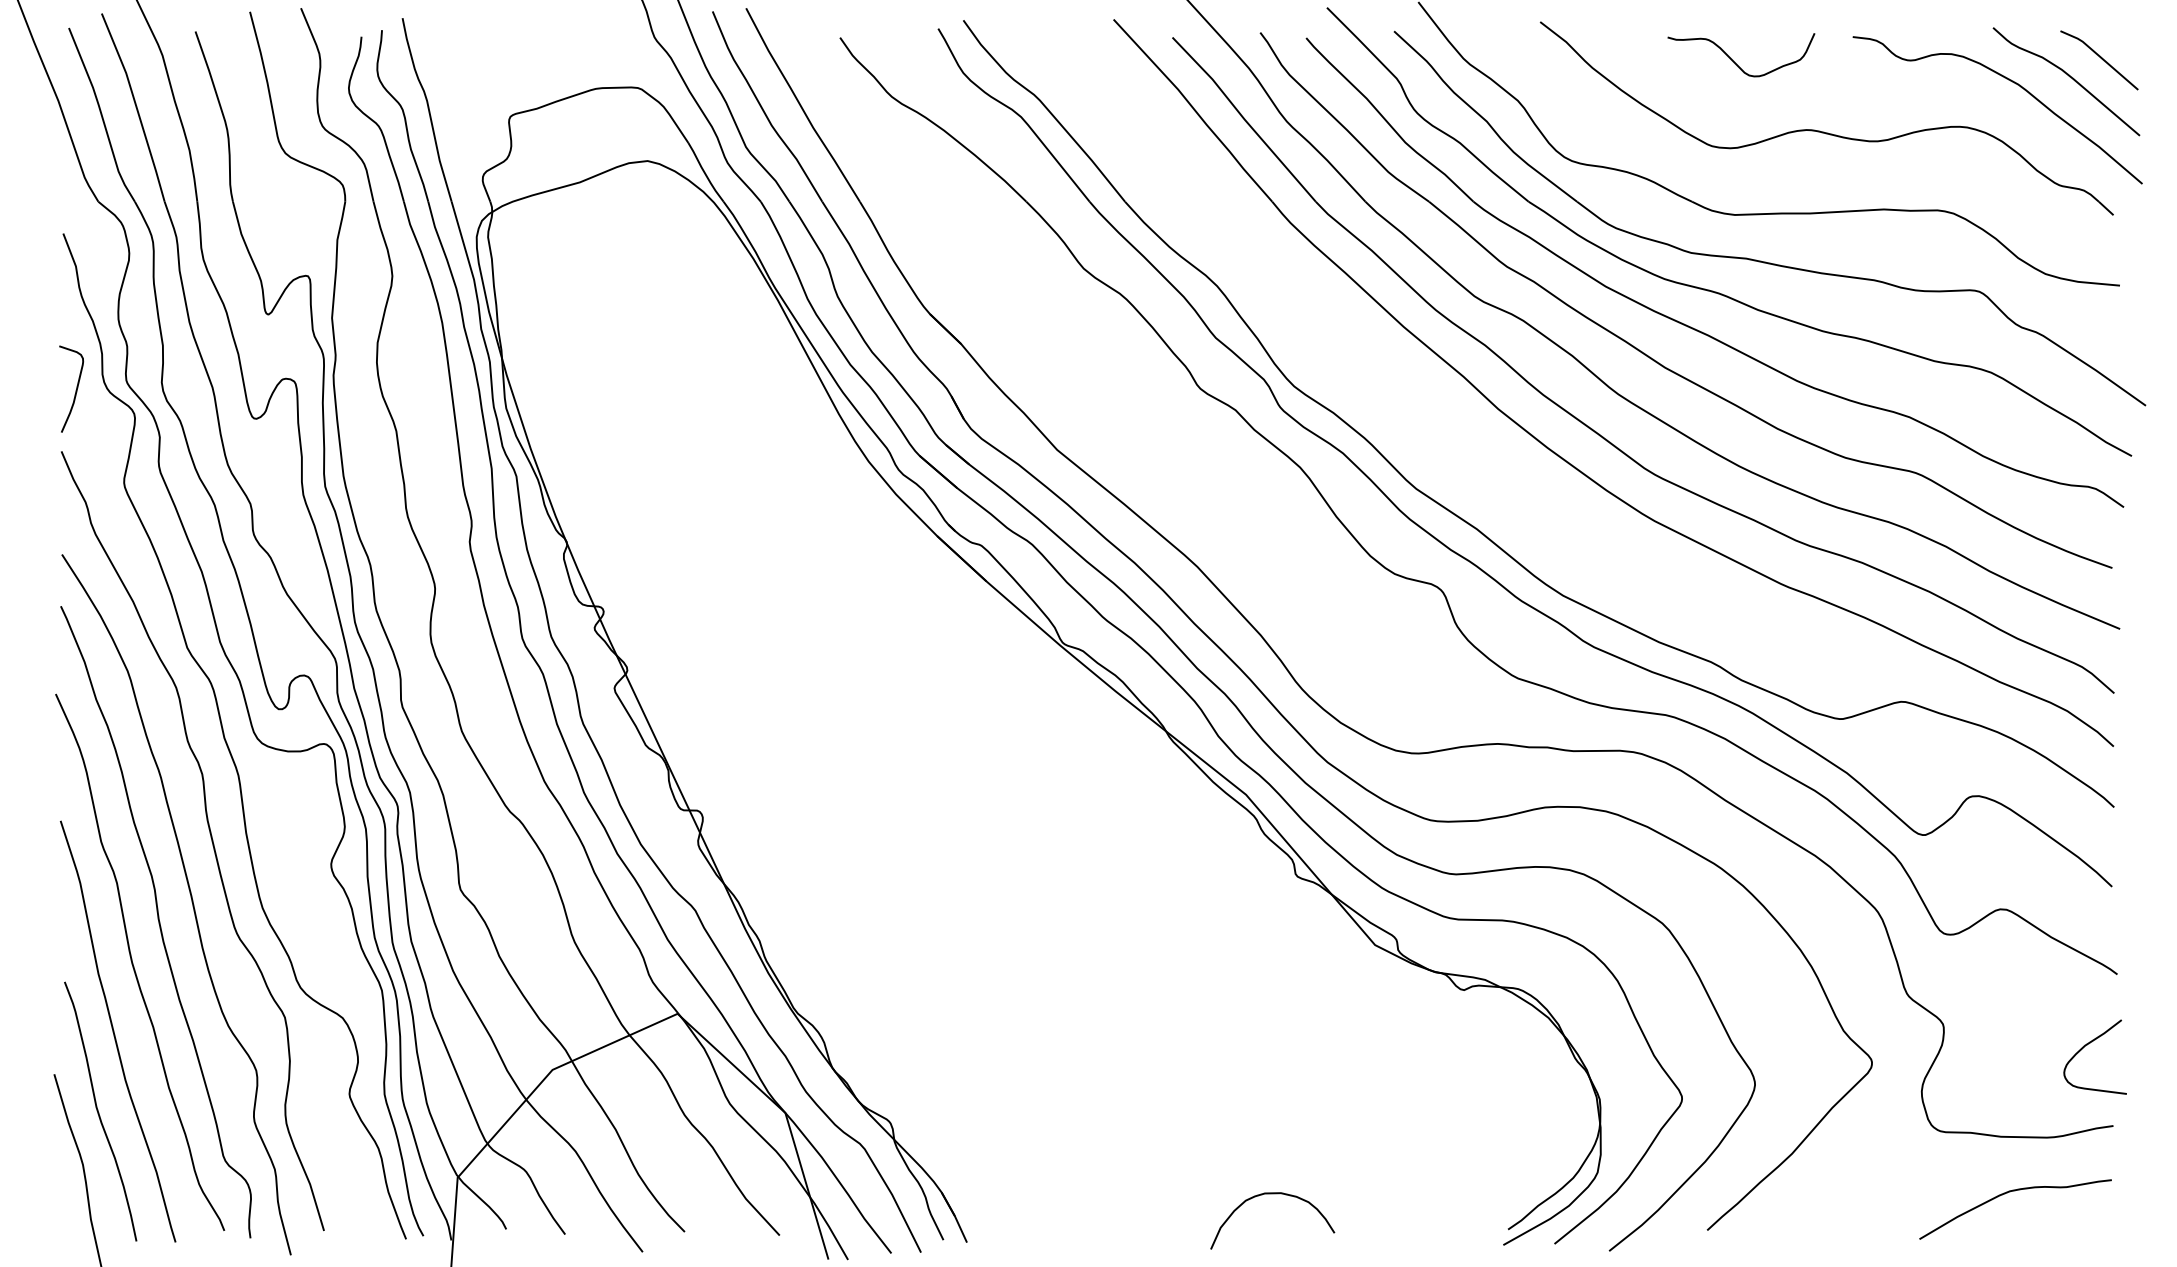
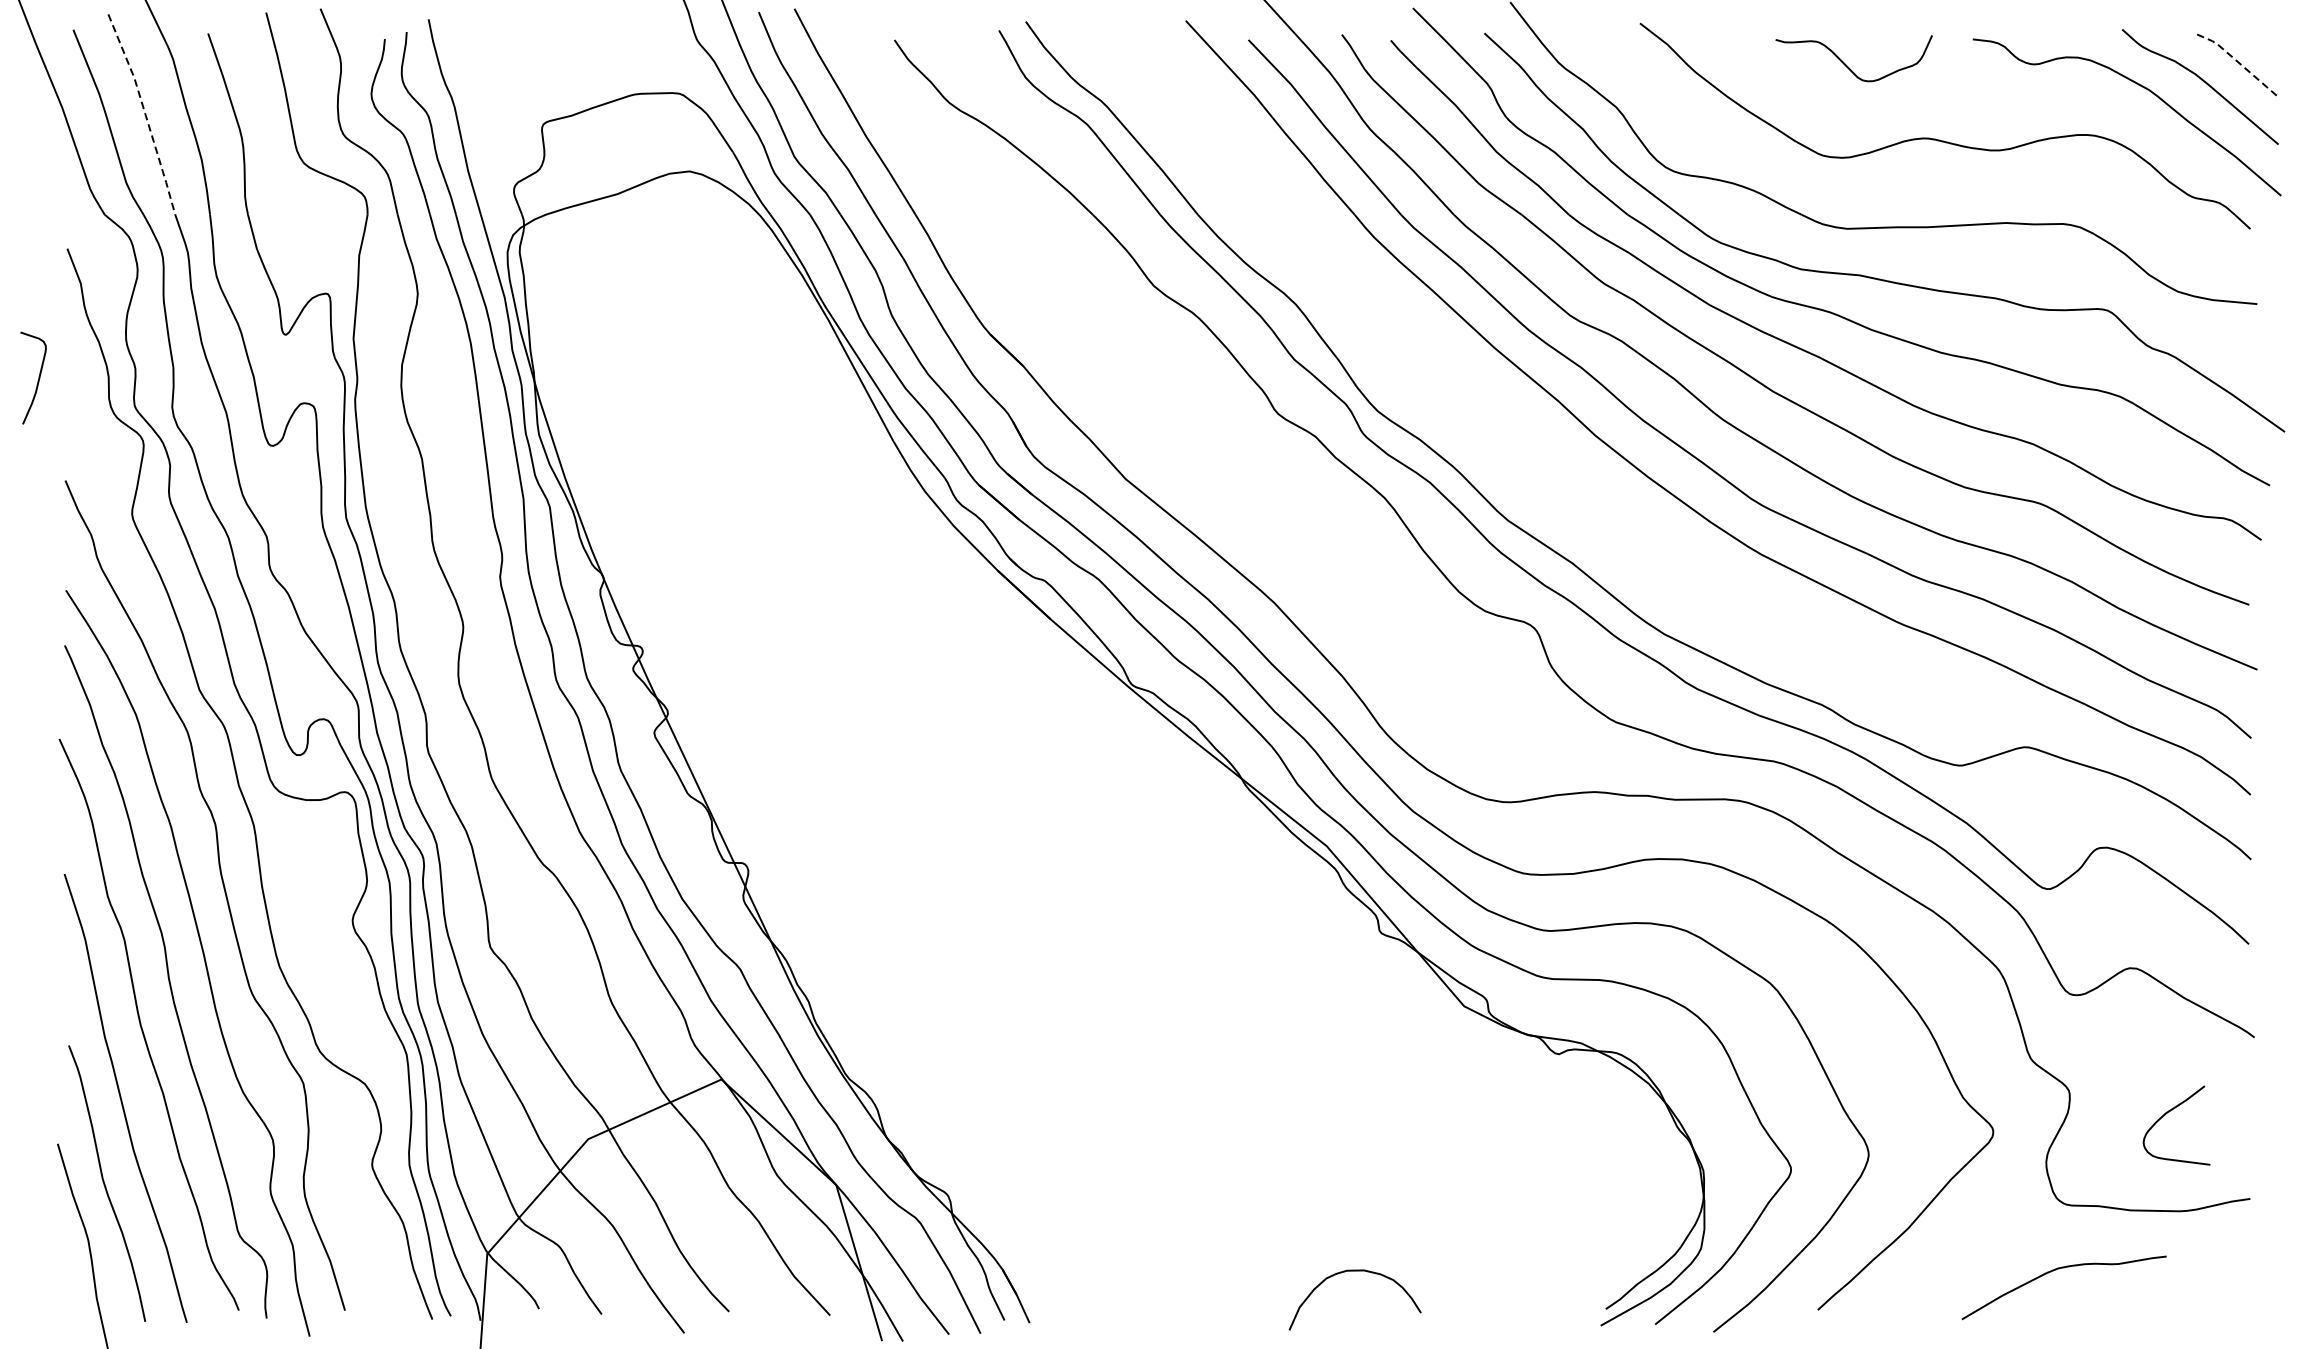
line: (2100, 56) -> (2236, 60), solid -> dashed
line: (136, 106) -> (145, 113), solid -> dashed
curve: (75, 390) -> (37, 379), moved
curve: (2087, 1045) -> (2168, 1113), moved
curve: (2010, 1192) -> (2058, 1269), moved

